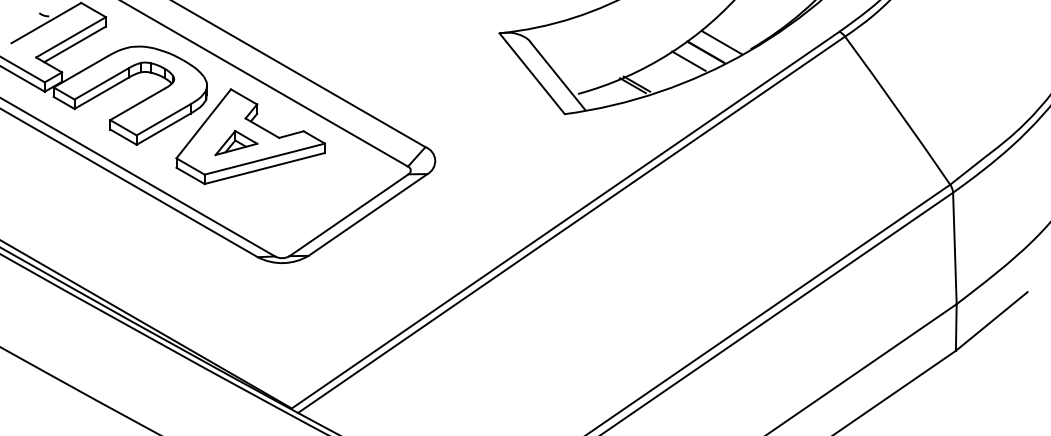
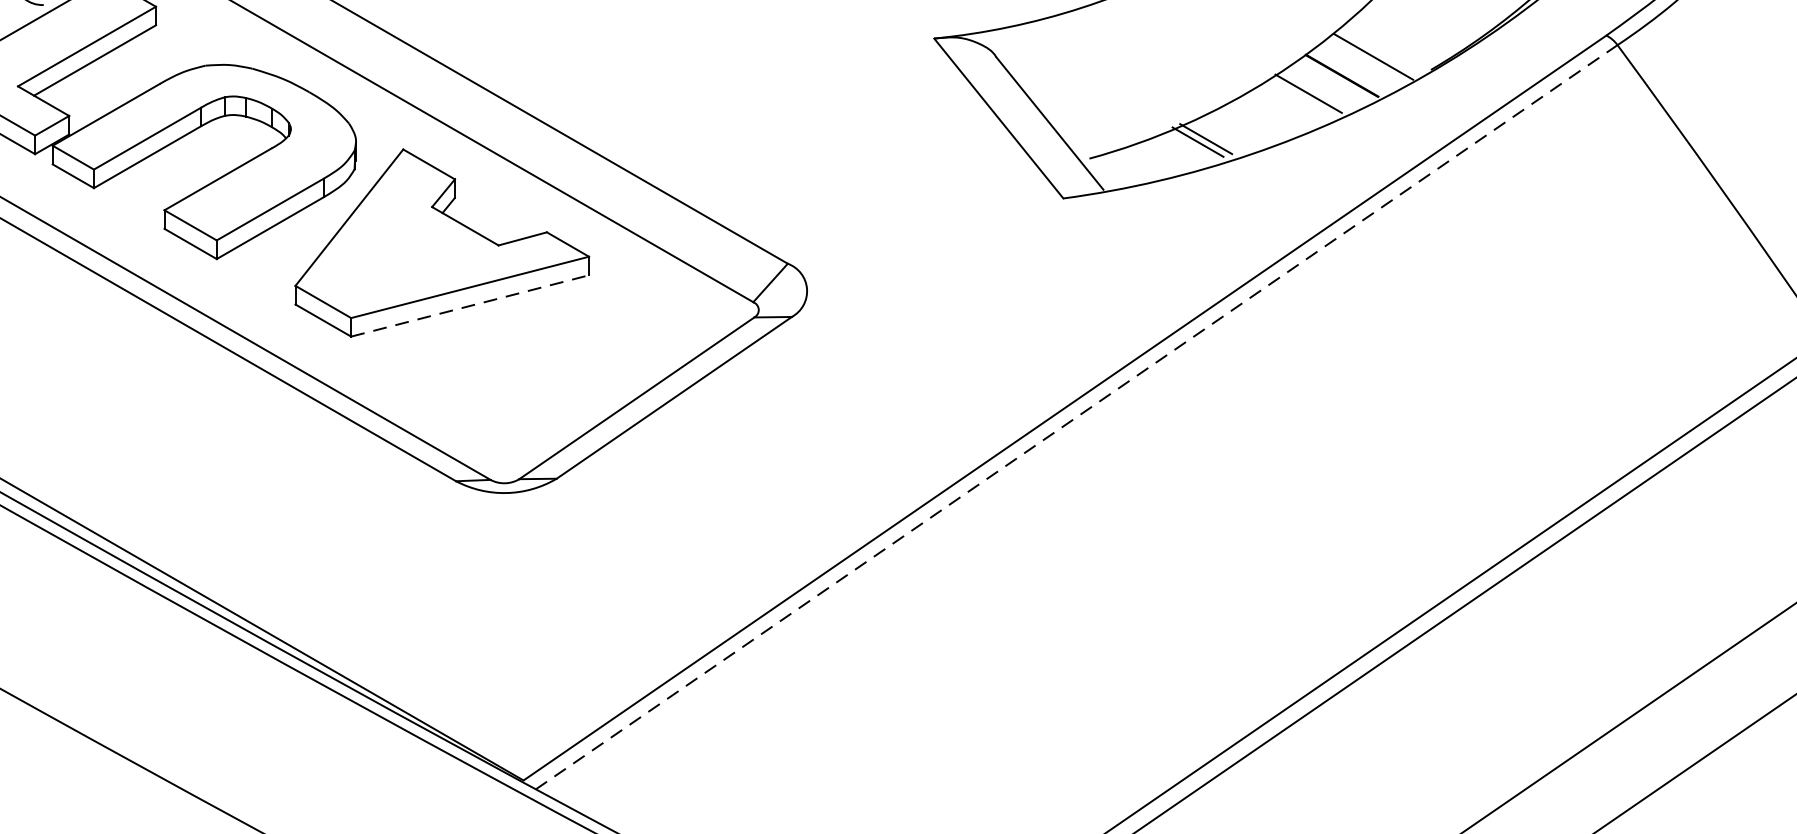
part: (236, 142) -> (414, 254), removed
line: (265, 168) -> (471, 305), solid -> dashed
line: (571, 224) -> (1076, 416), solid -> dashed

